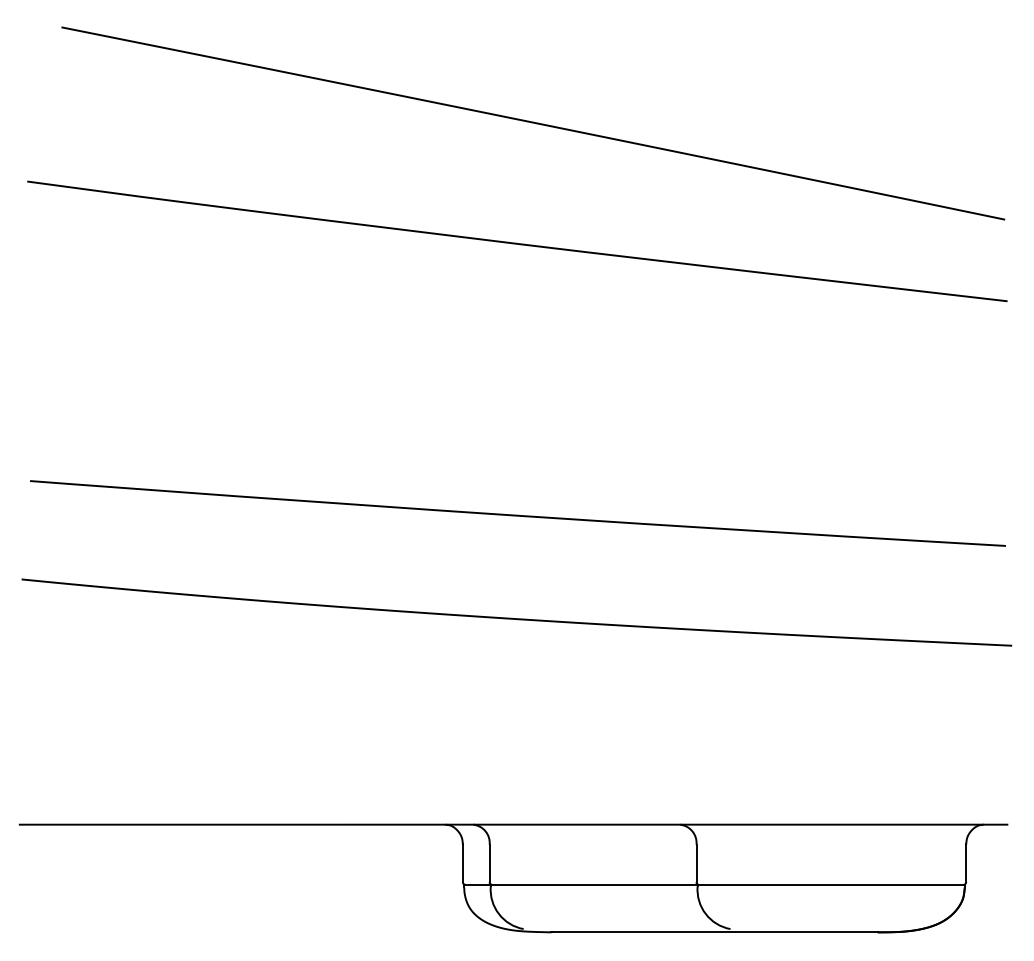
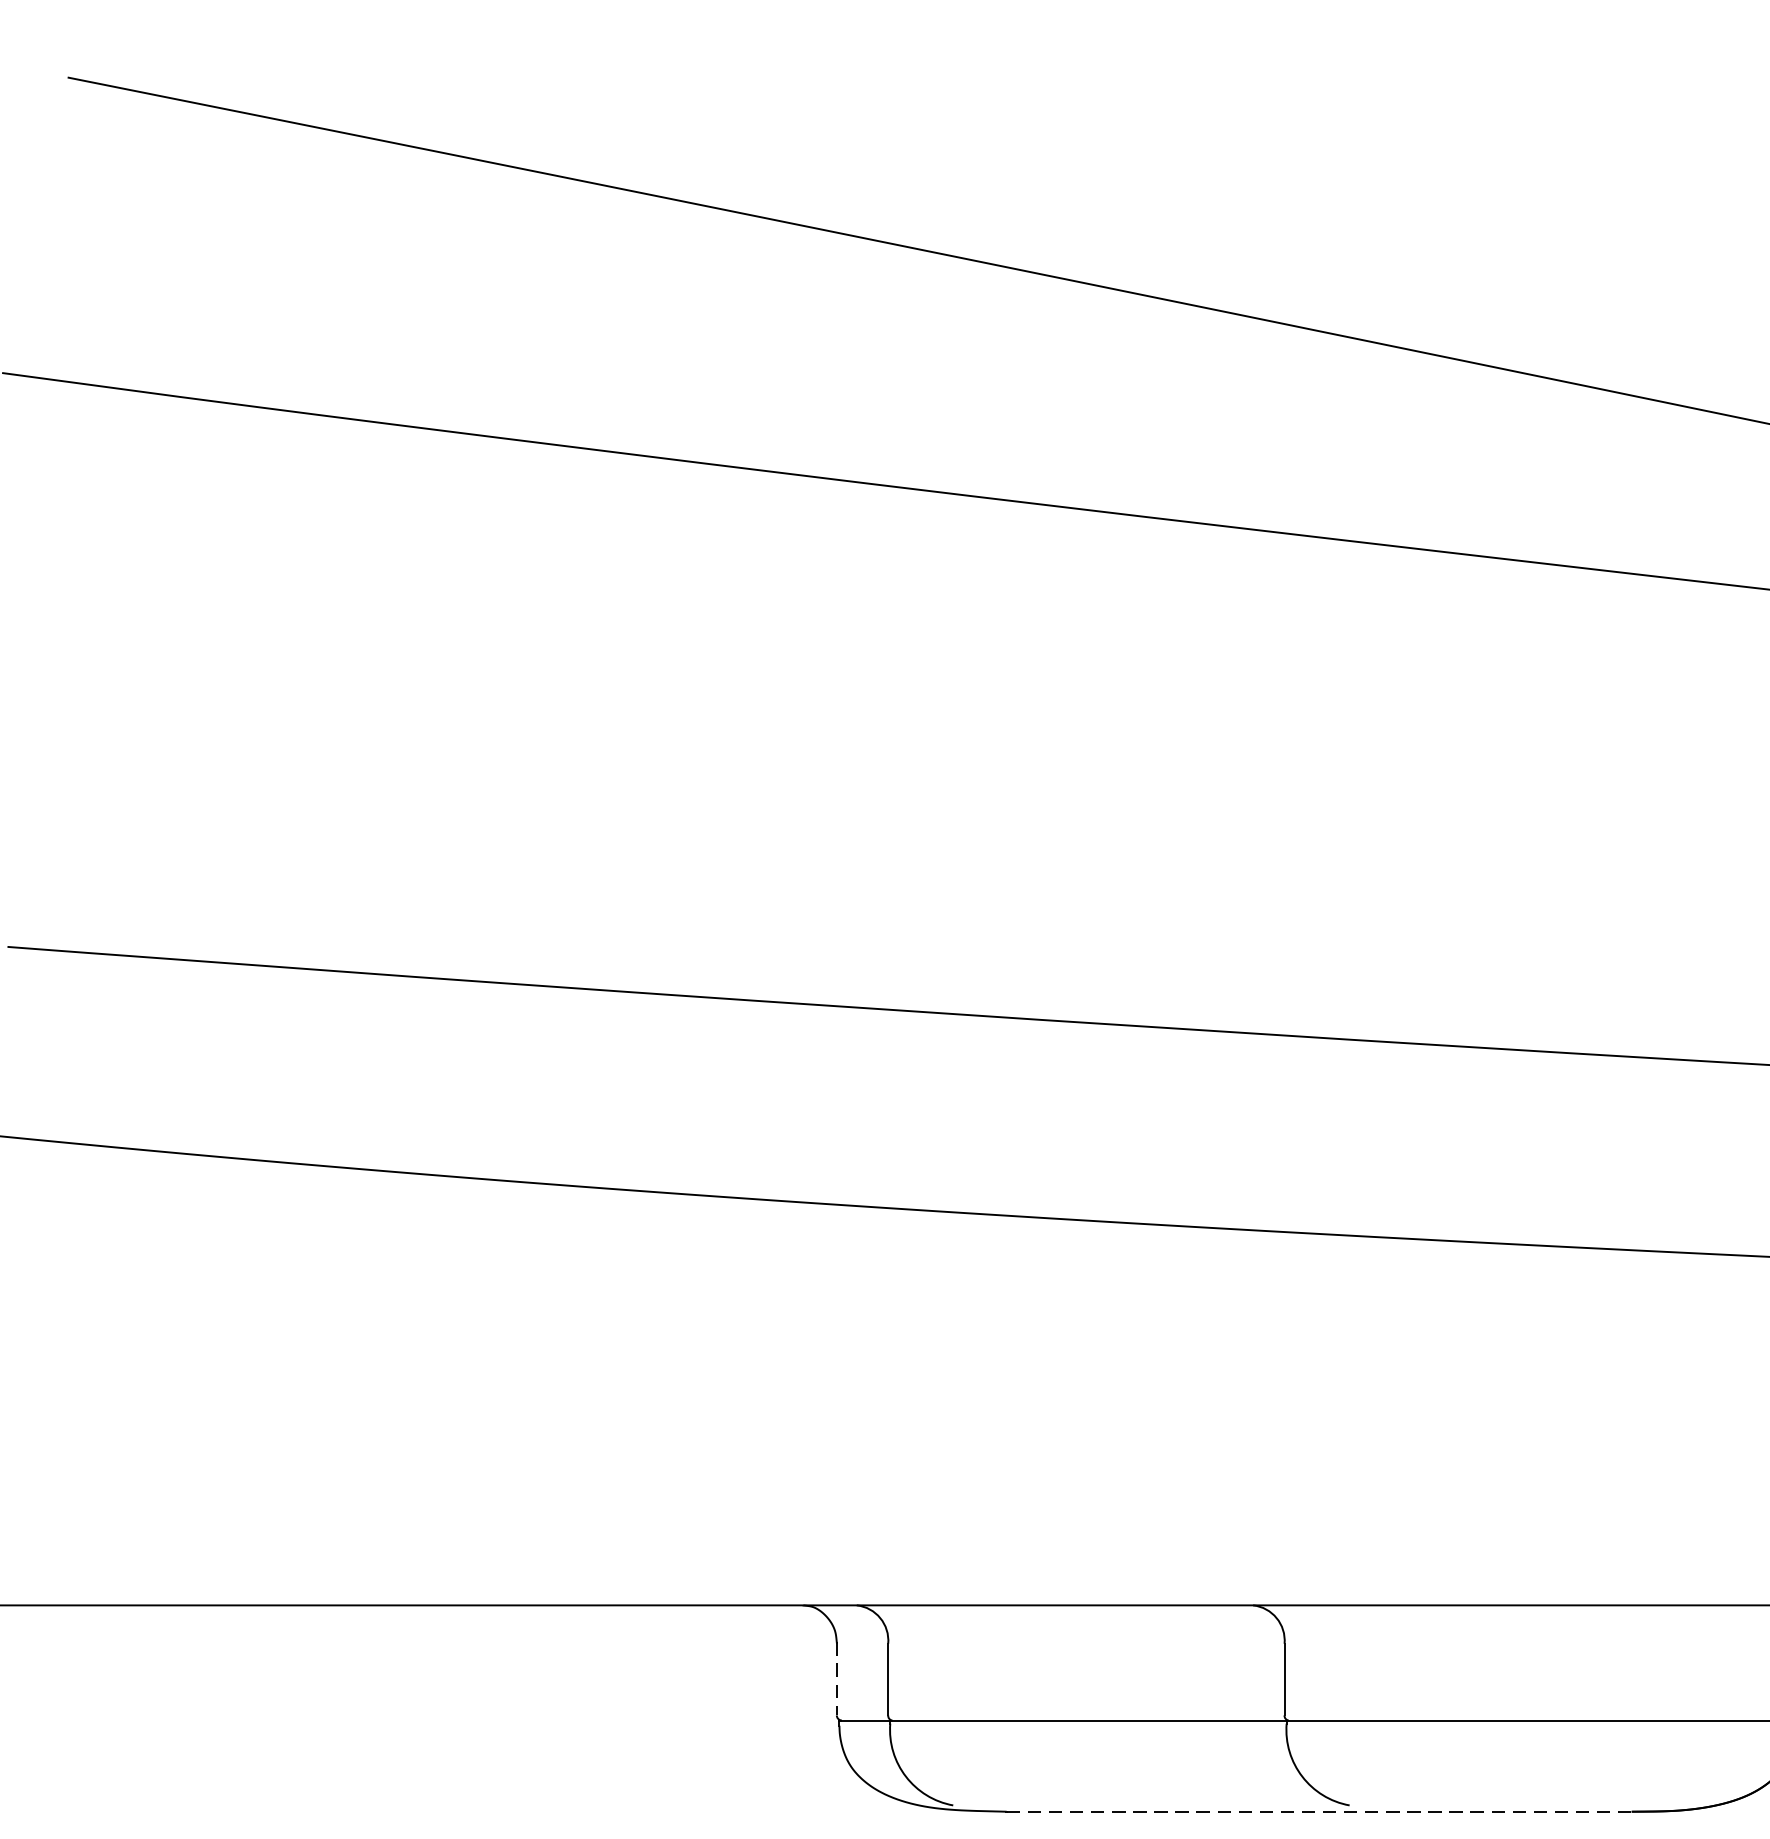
line: (462, 863) -> (836, 1679), solid -> dashed
line: (715, 932) -> (1320, 1811), solid -> dashed

